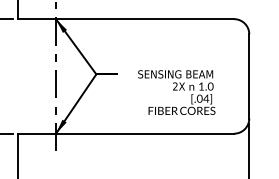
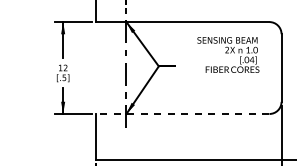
text: (176, 91) -> (228, 54), moved
line: (125, 133) -> (182, 113), solid -> dashed

